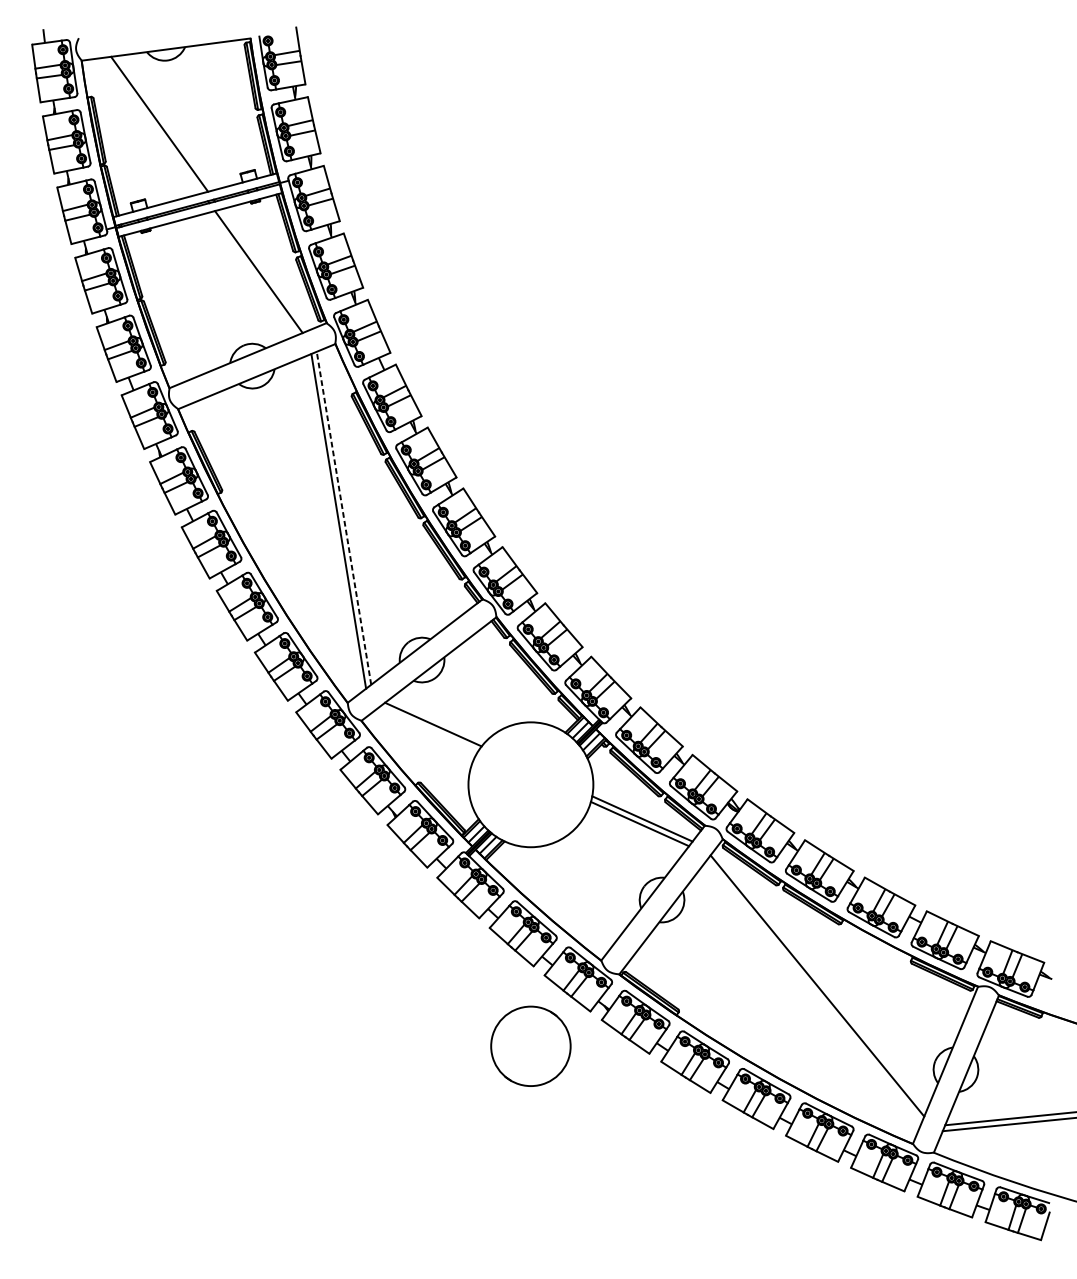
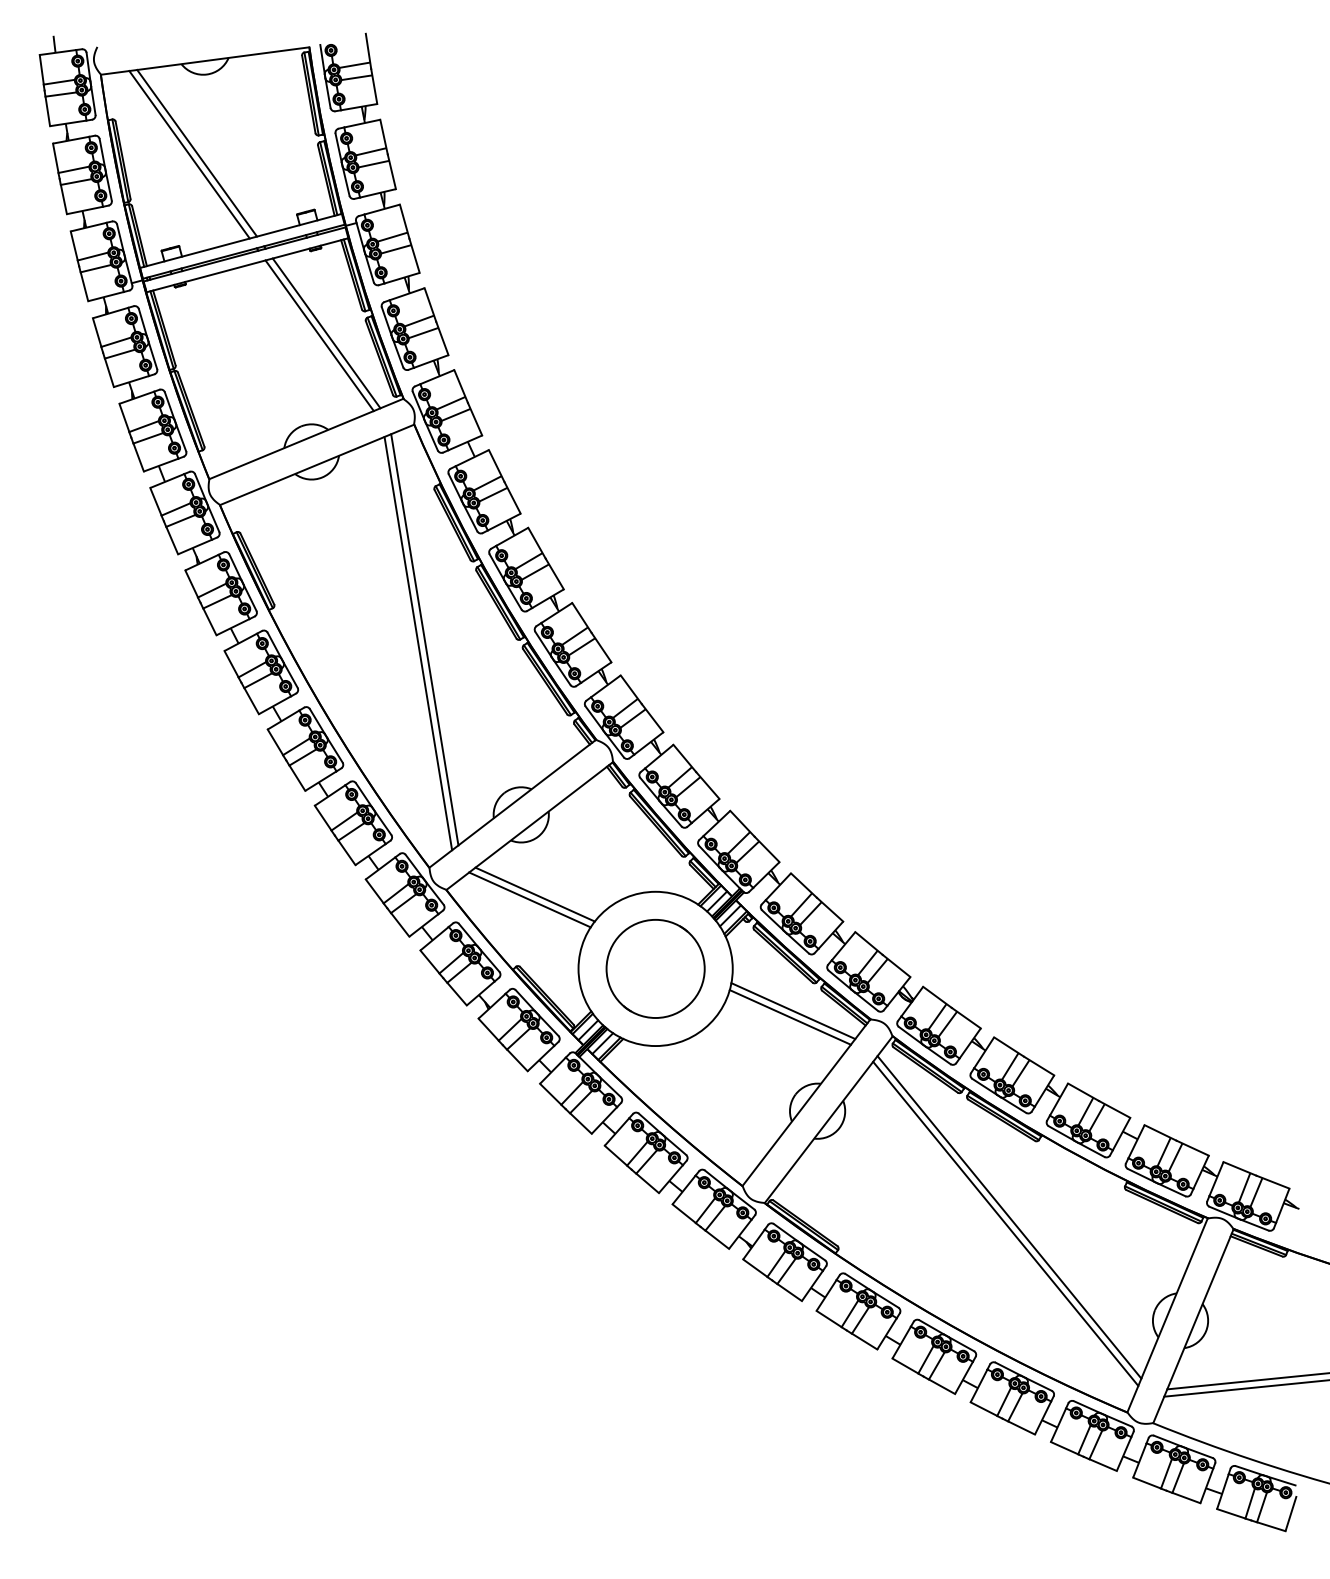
line: (153, 125) -> (189, 154), added
line: (264, 270) -> (326, 333), added
line: (343, 518) -> (424, 639), dashed -> solid
line: (428, 728) -> (529, 899), added
line: (814, 990) -> (1005, 1223), added
circle: (530, 1046) -> (655, 968), moved

